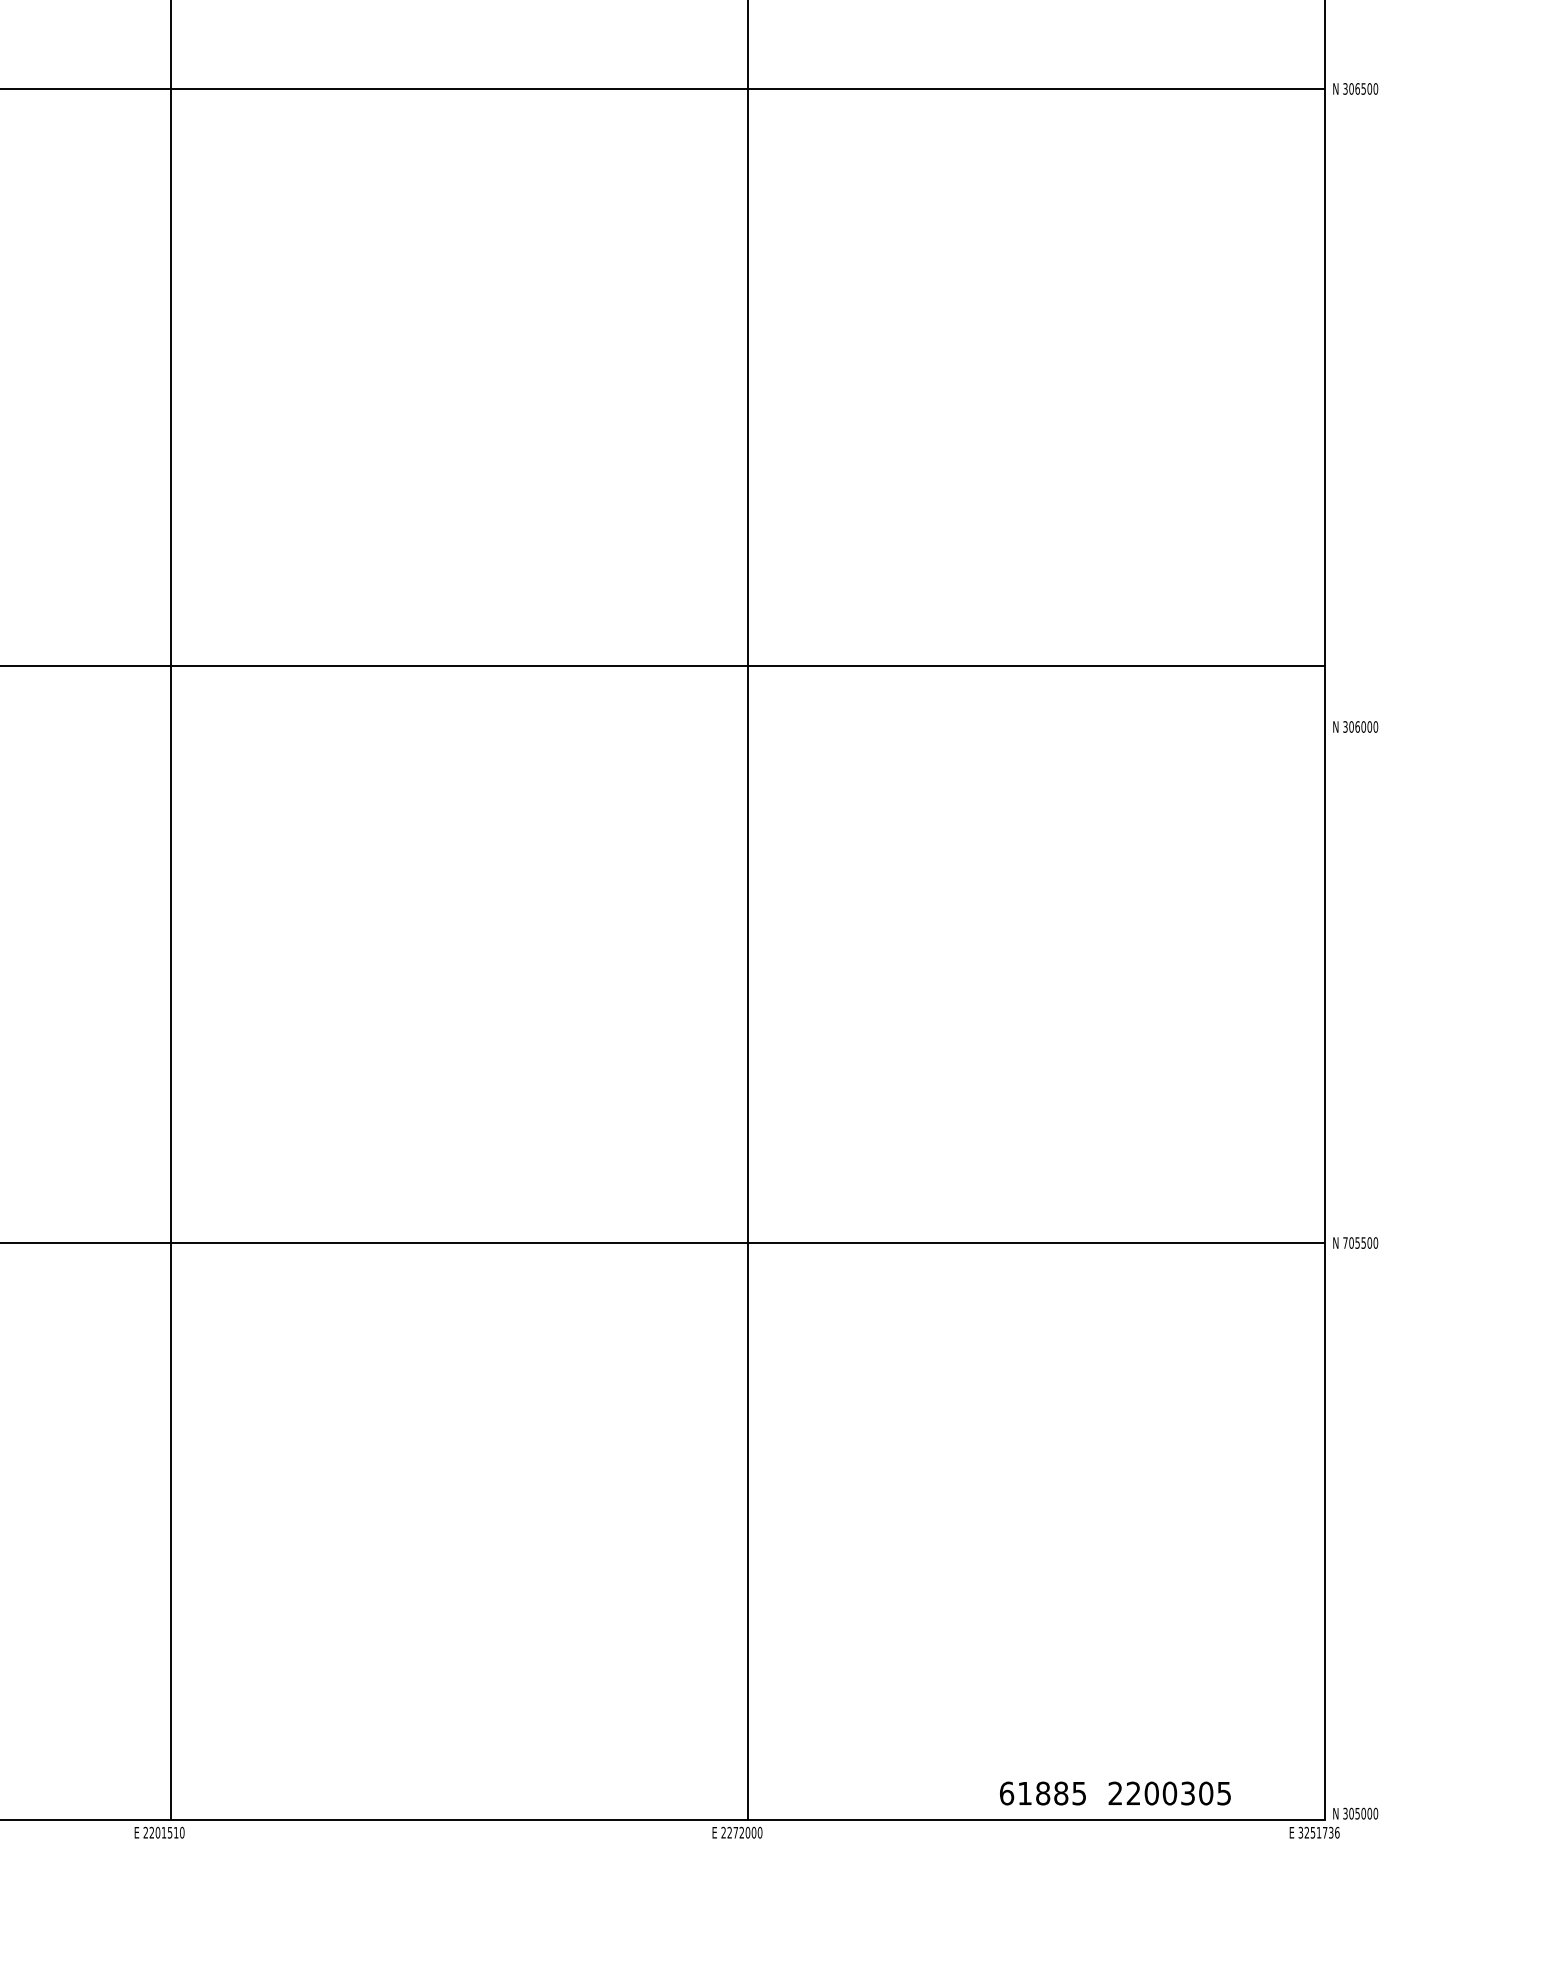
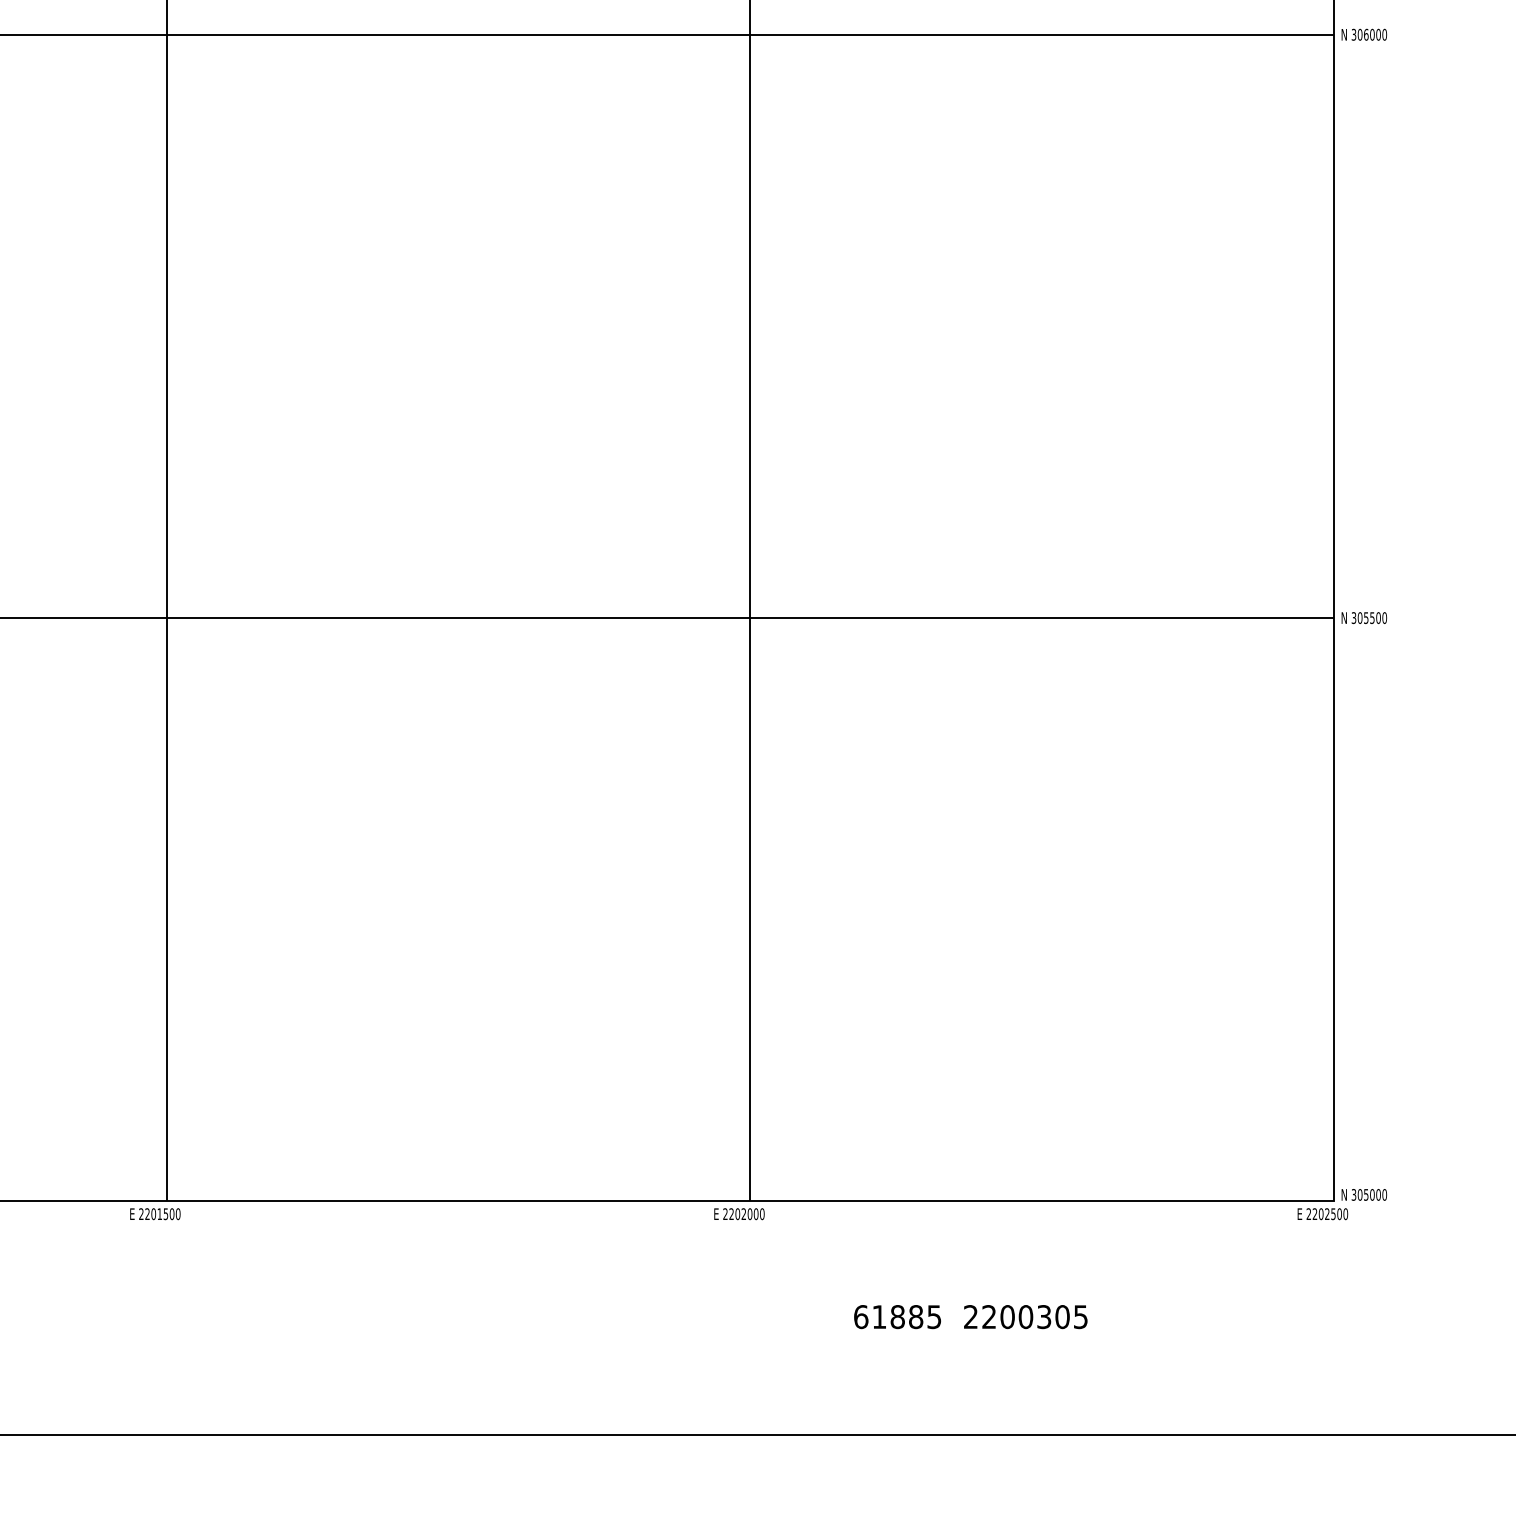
text: (1355, 726) -> (1364, 34), moved
text: (1345, 1242) -> (1354, 617), 705500 -> 305500
text: (1115, 1793) -> (970, 1317), moved
text: (175, 1832) -> (171, 1213), 2201510 -> 2201500
text: (735, 1832) -> (737, 1213), 2272000 -> 2202000
text: (1318, 1832) -> (1326, 1213), 3251736 -> 2202500

